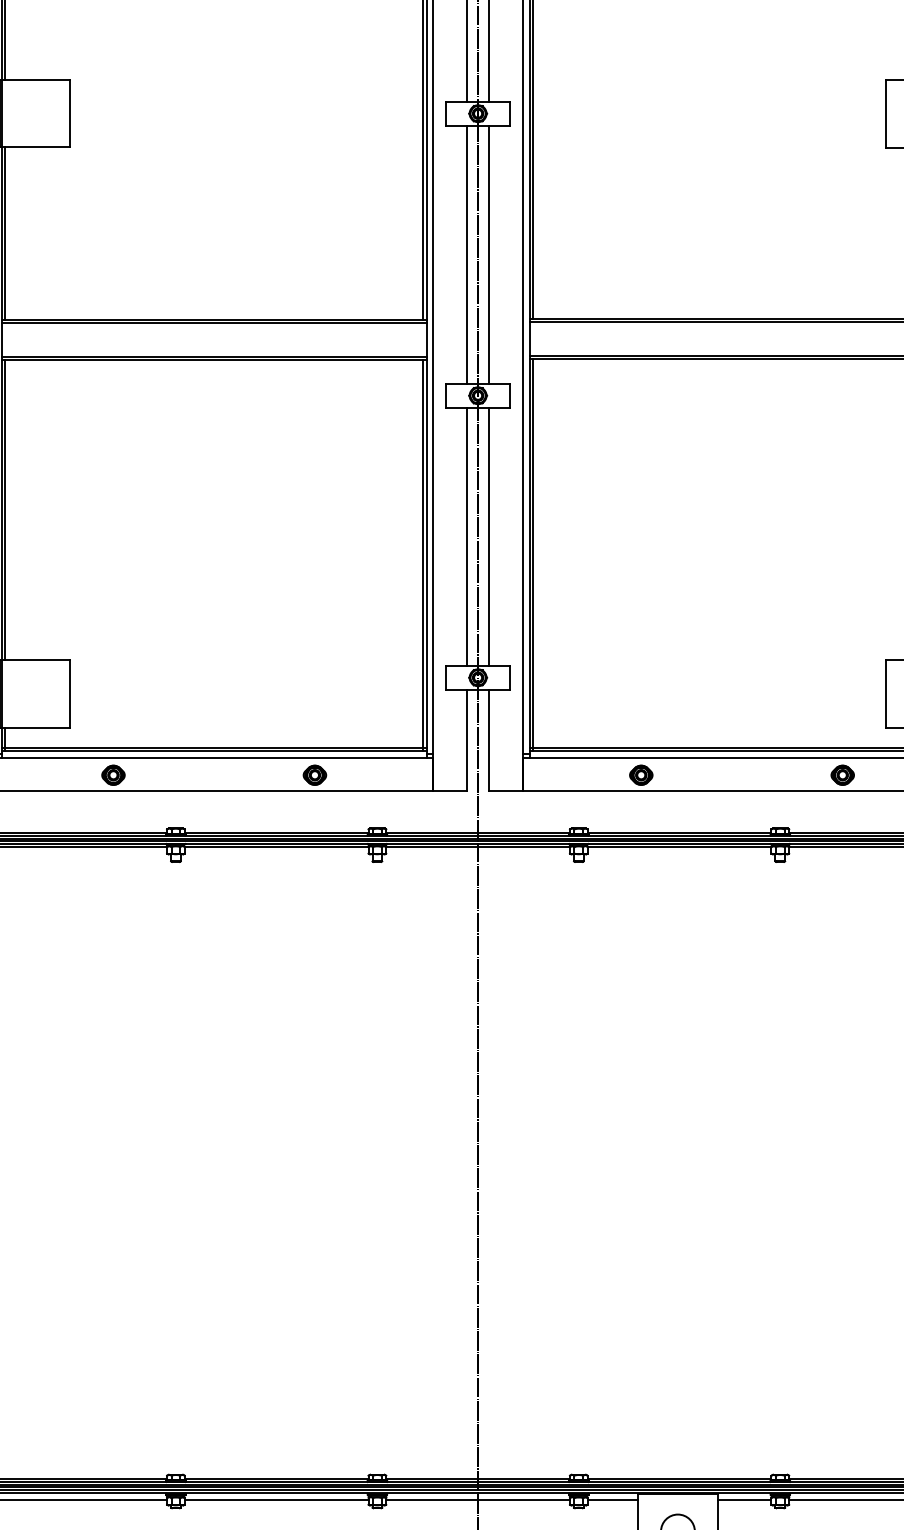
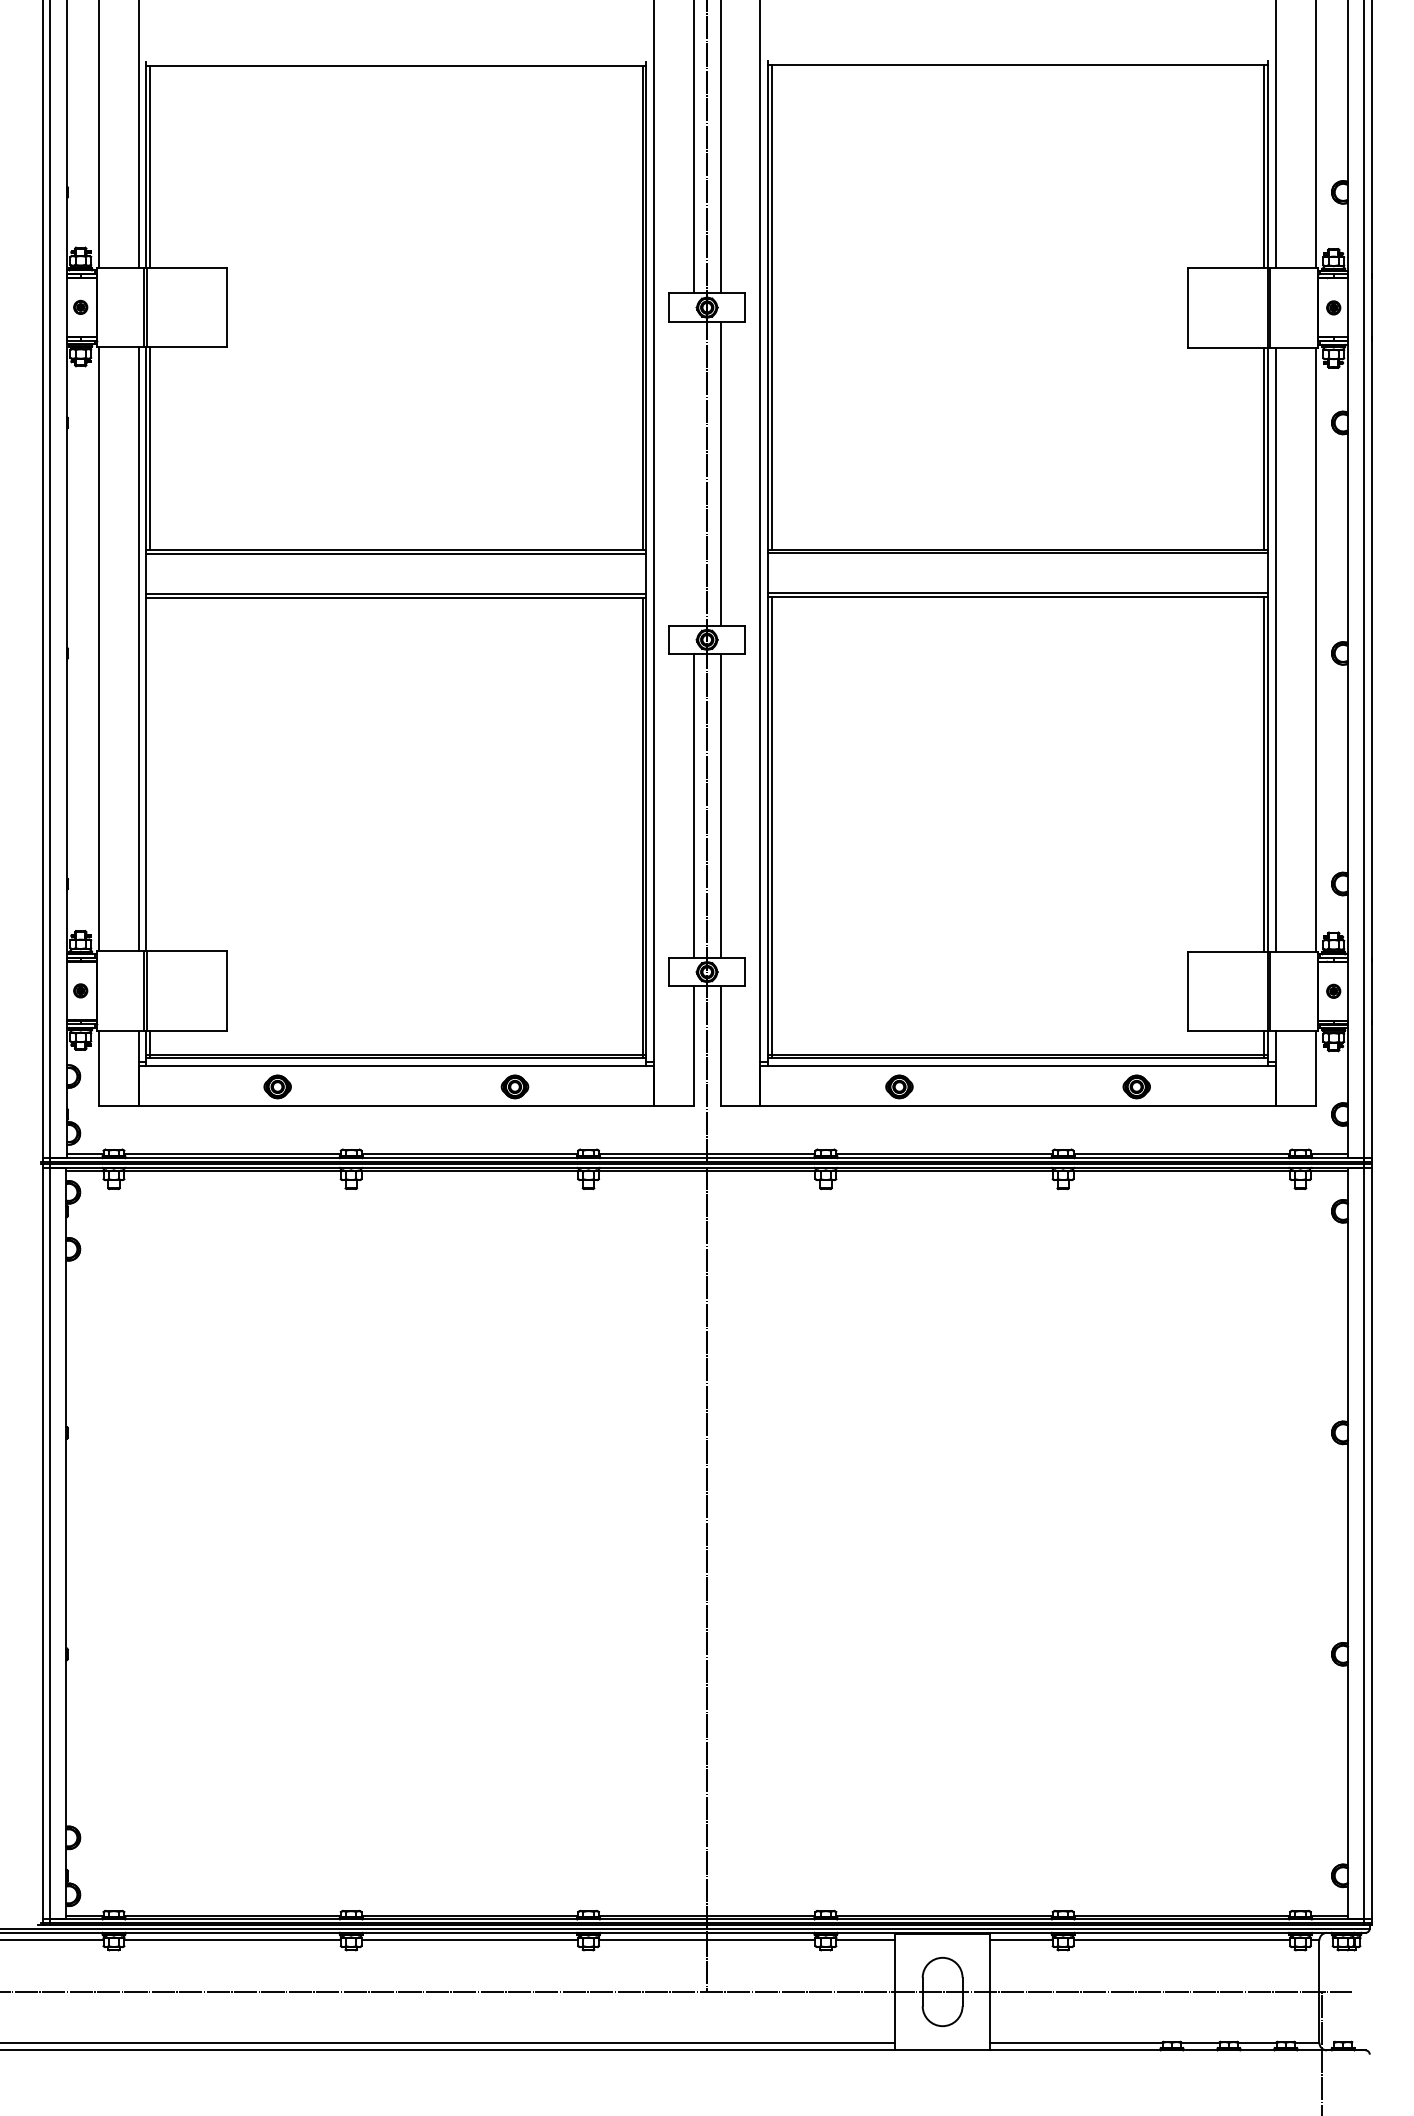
line: (466, 254) -> (693, 473), removed
line: (5, 510) -> (150, 774), removed

